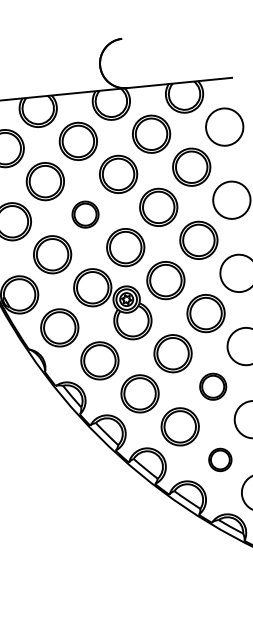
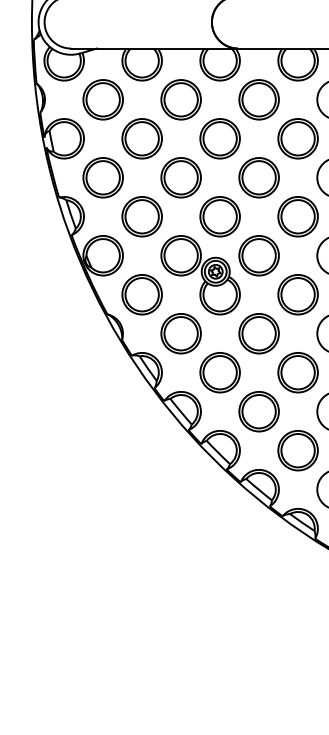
part: (84, 214) -> (180, 177), size x1.43
part: (212, 386) -> (297, 372), size x1.43
part: (219, 459) -> (297, 450), size x1.67

